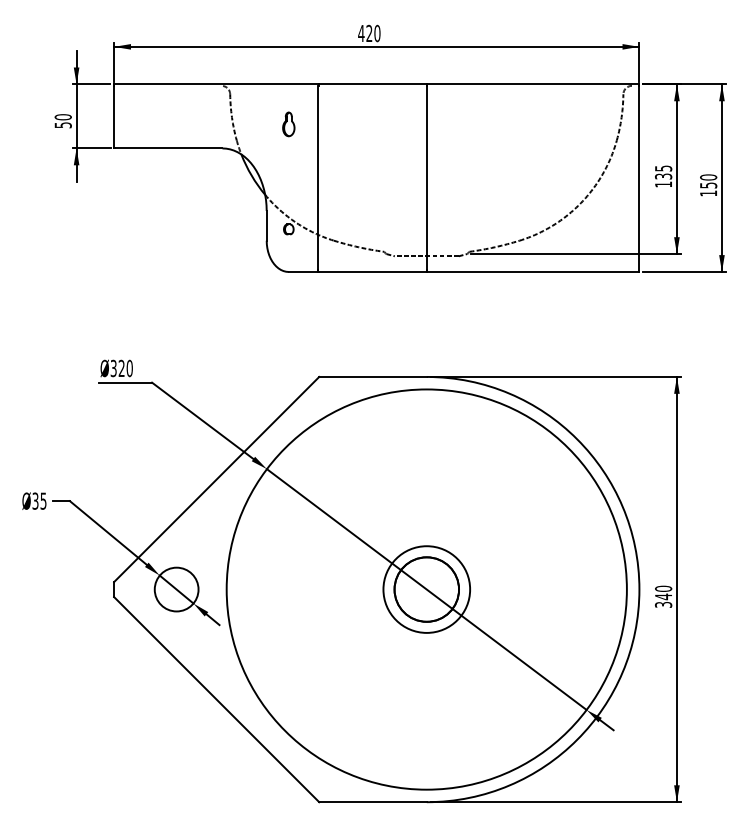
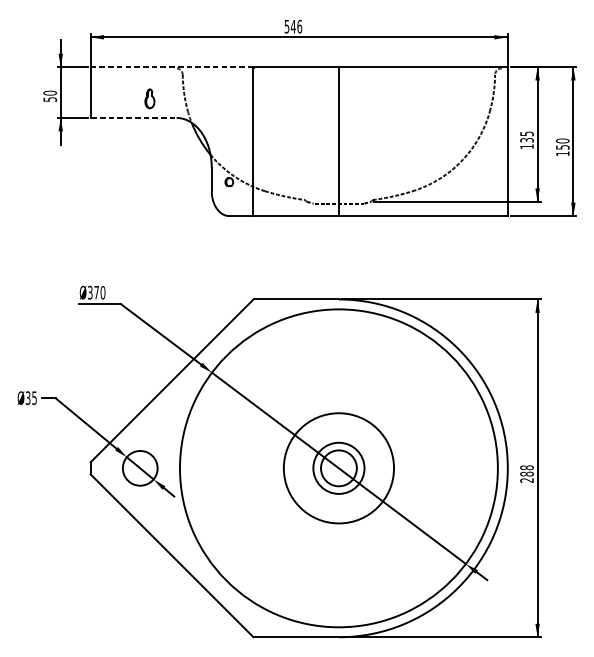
text: (369, 33) -> (293, 26), 420 -> 546
line: (216, 84) -> (171, 67), solid -> dashed
part: (288, 124) -> (149, 98), moved
line: (168, 148) -> (133, 118), solid -> dashed
text: (121, 367) -> (96, 291), Ø320 -> Ø370
circle: (426, 589) -> (338, 468), size x0.7
circle: (426, 589) -> (338, 468), size x1.6
text: (663, 596) -> (526, 473), 340 -> 288

